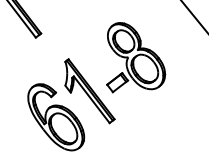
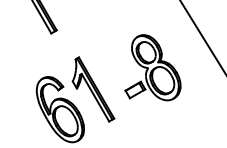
part: (132, 56) -> (152, 67), moved

